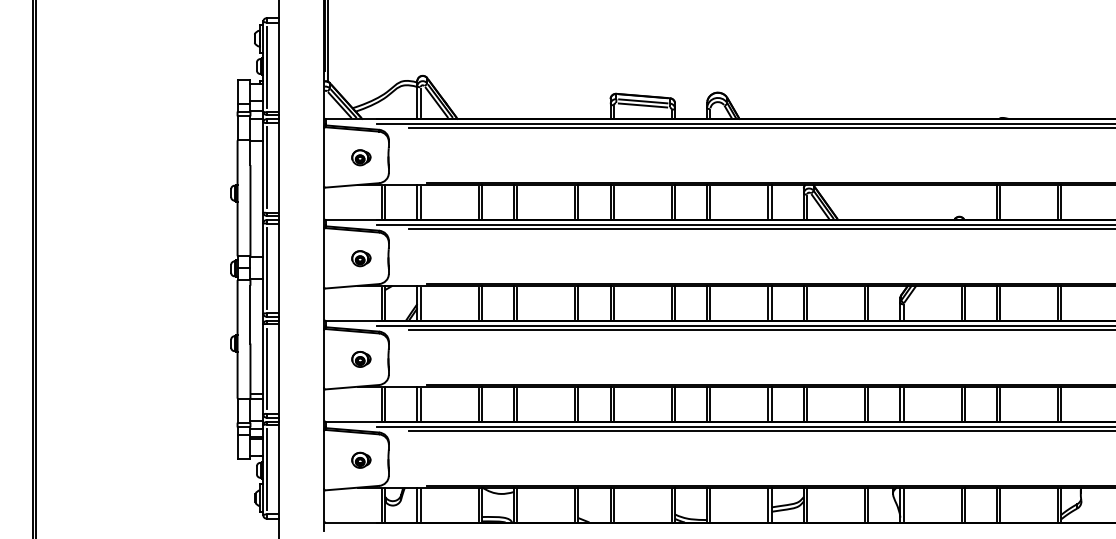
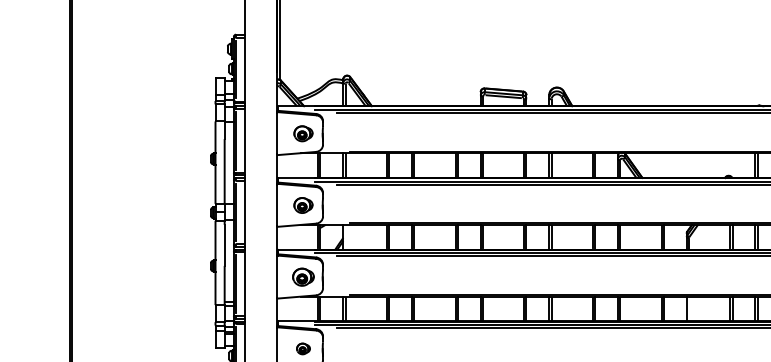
part: (361, 157) -> (303, 133), size x1.4
part: (361, 258) -> (303, 205), size x1.4
line: (420, 302) -> (345, 236), removed
part: (361, 359) -> (303, 277), size x1.6
line: (903, 403) -> (688, 308), removed

